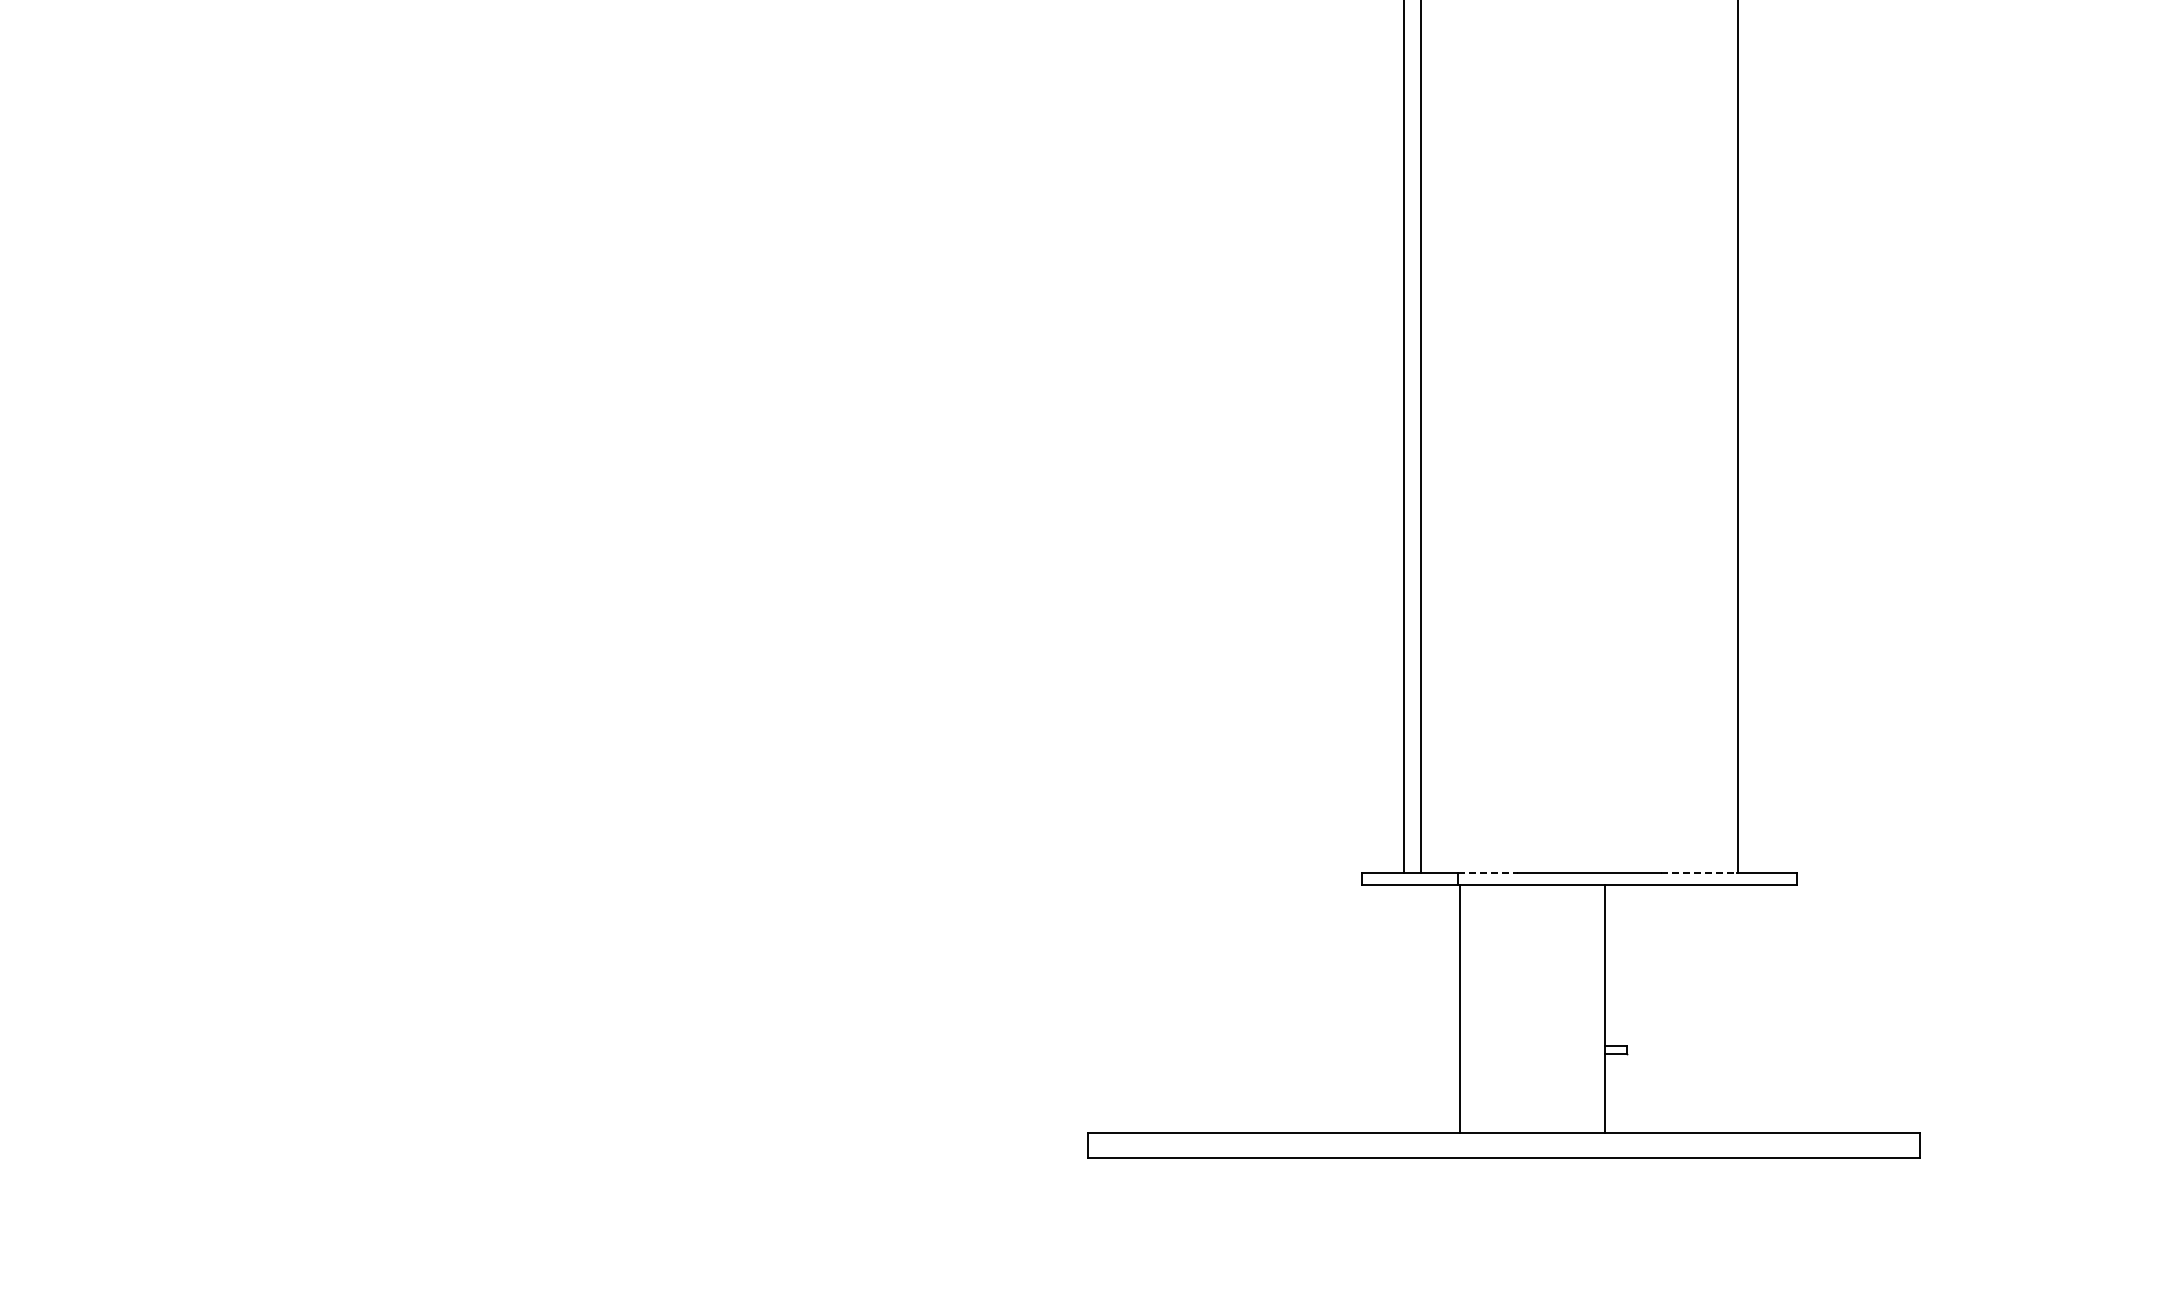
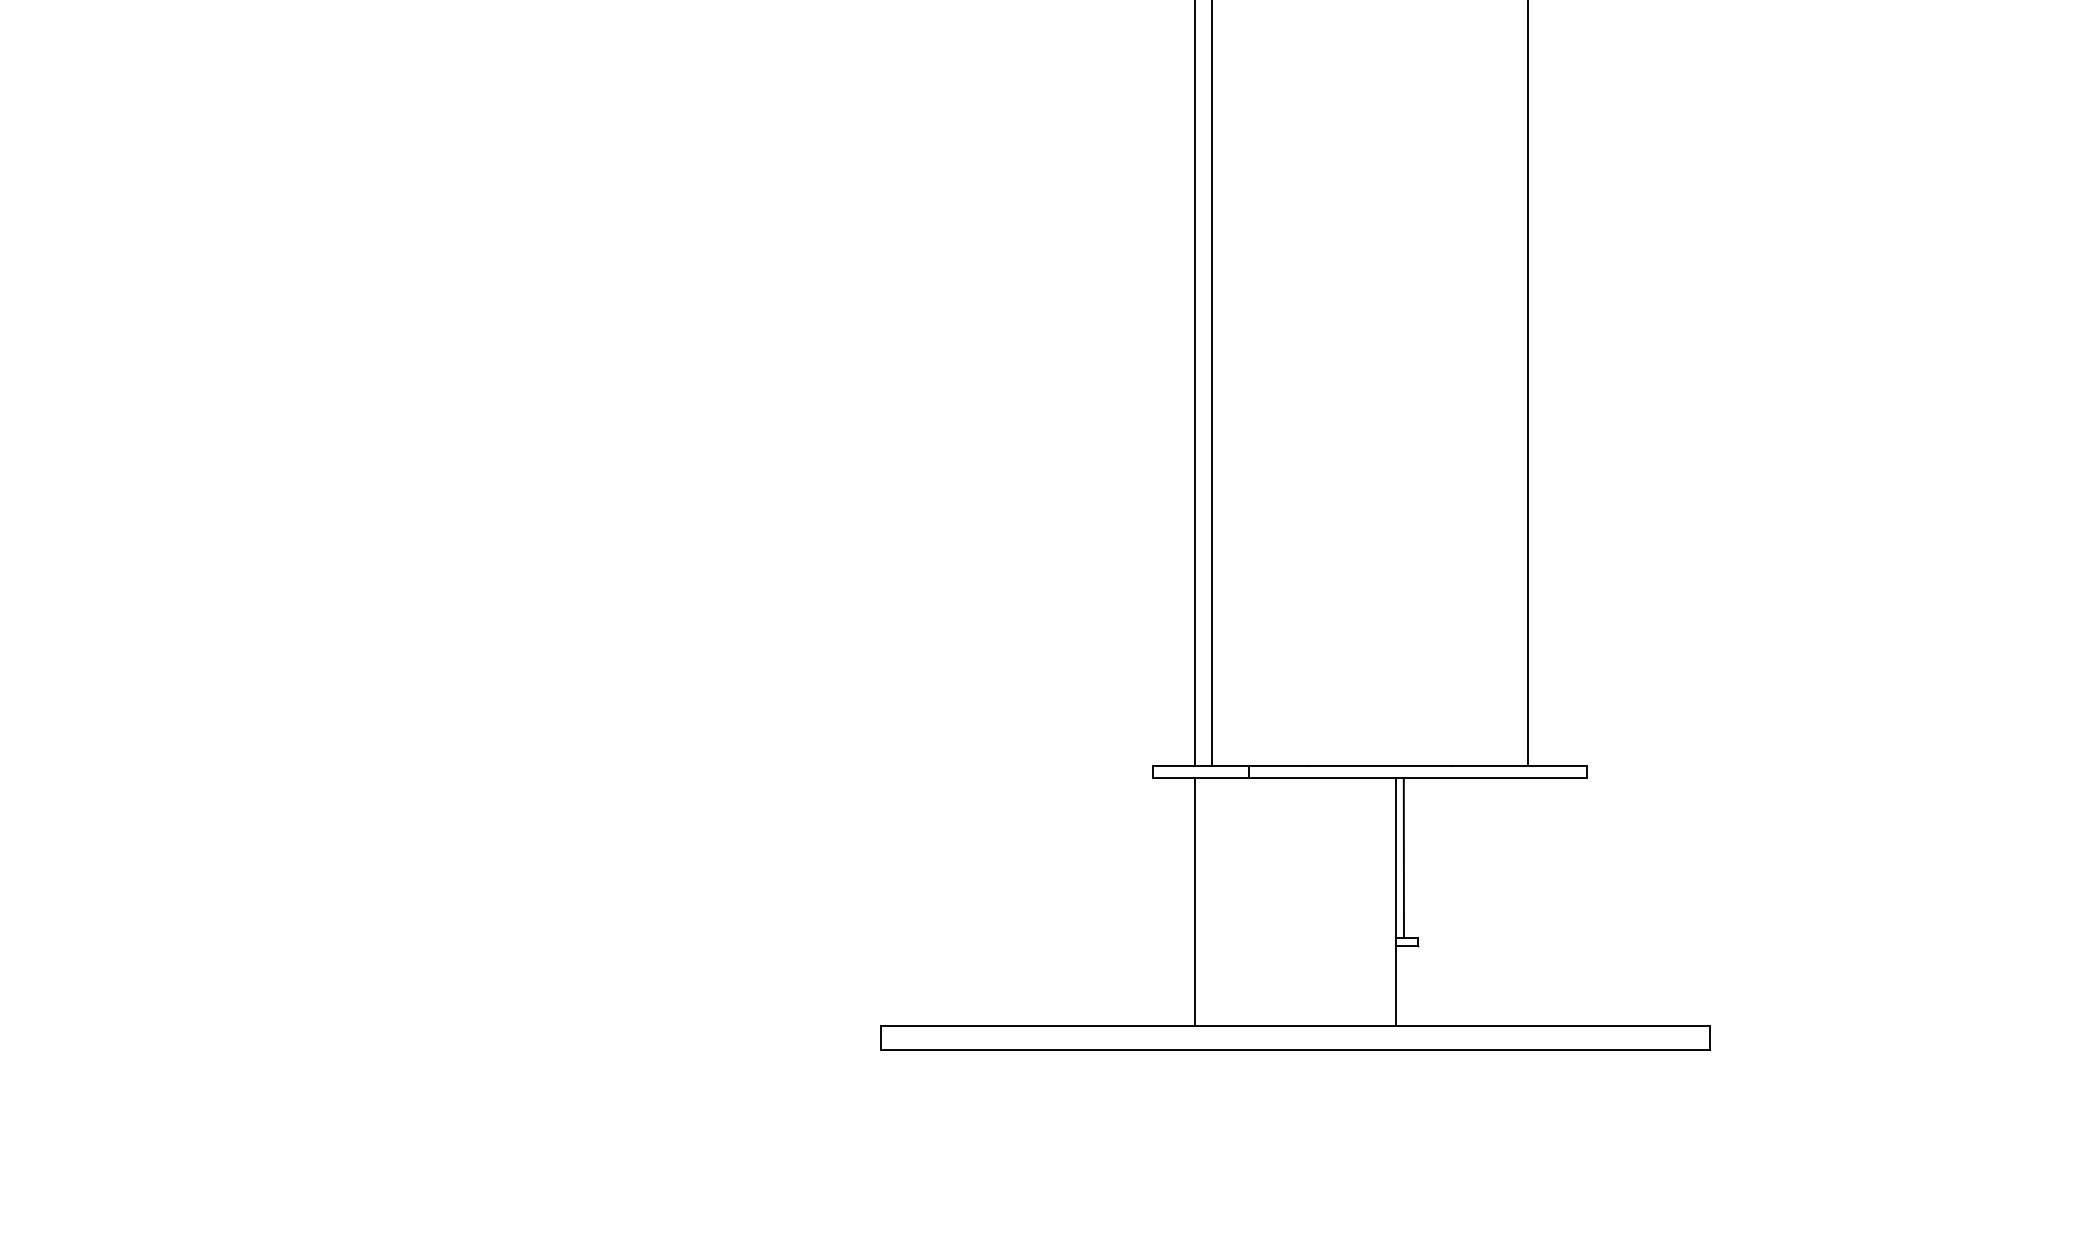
line: (1487, 872) -> (1278, 765), dashed -> solid
line: (1699, 872) -> (1490, 765), dashed -> solid
line: (1612, 965) -> (1403, 858), added
line: (1459, 1009) -> (1195, 902), moved

